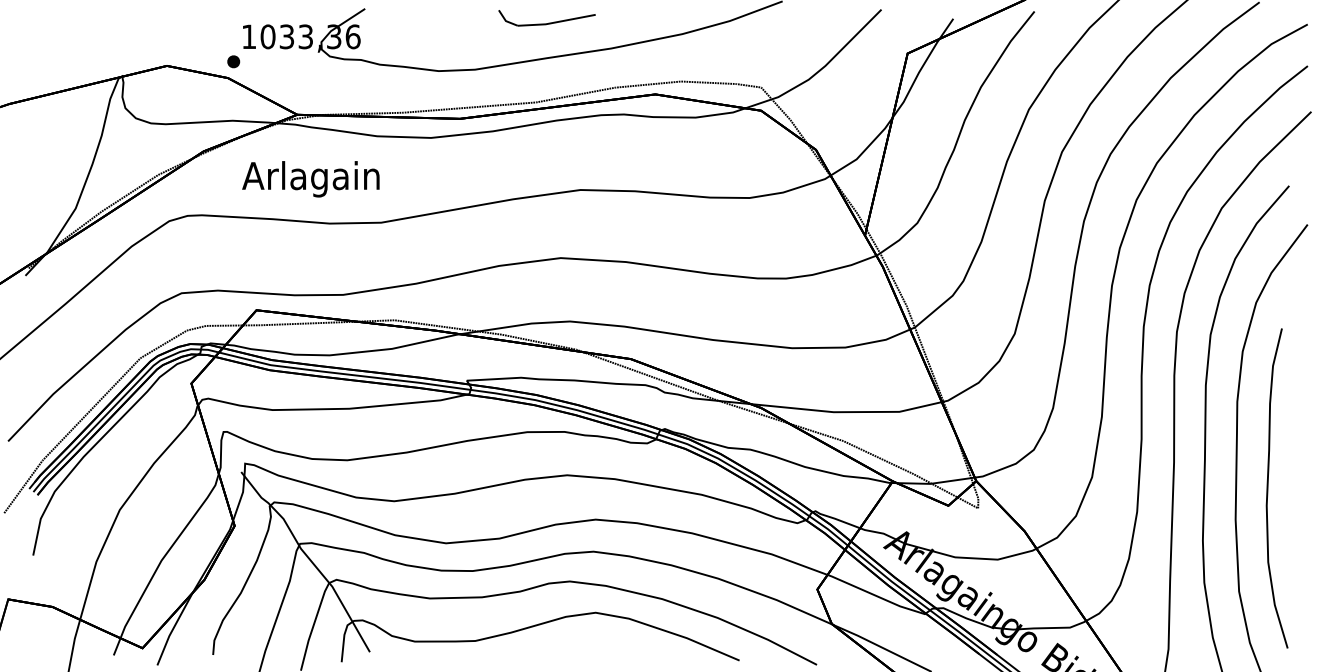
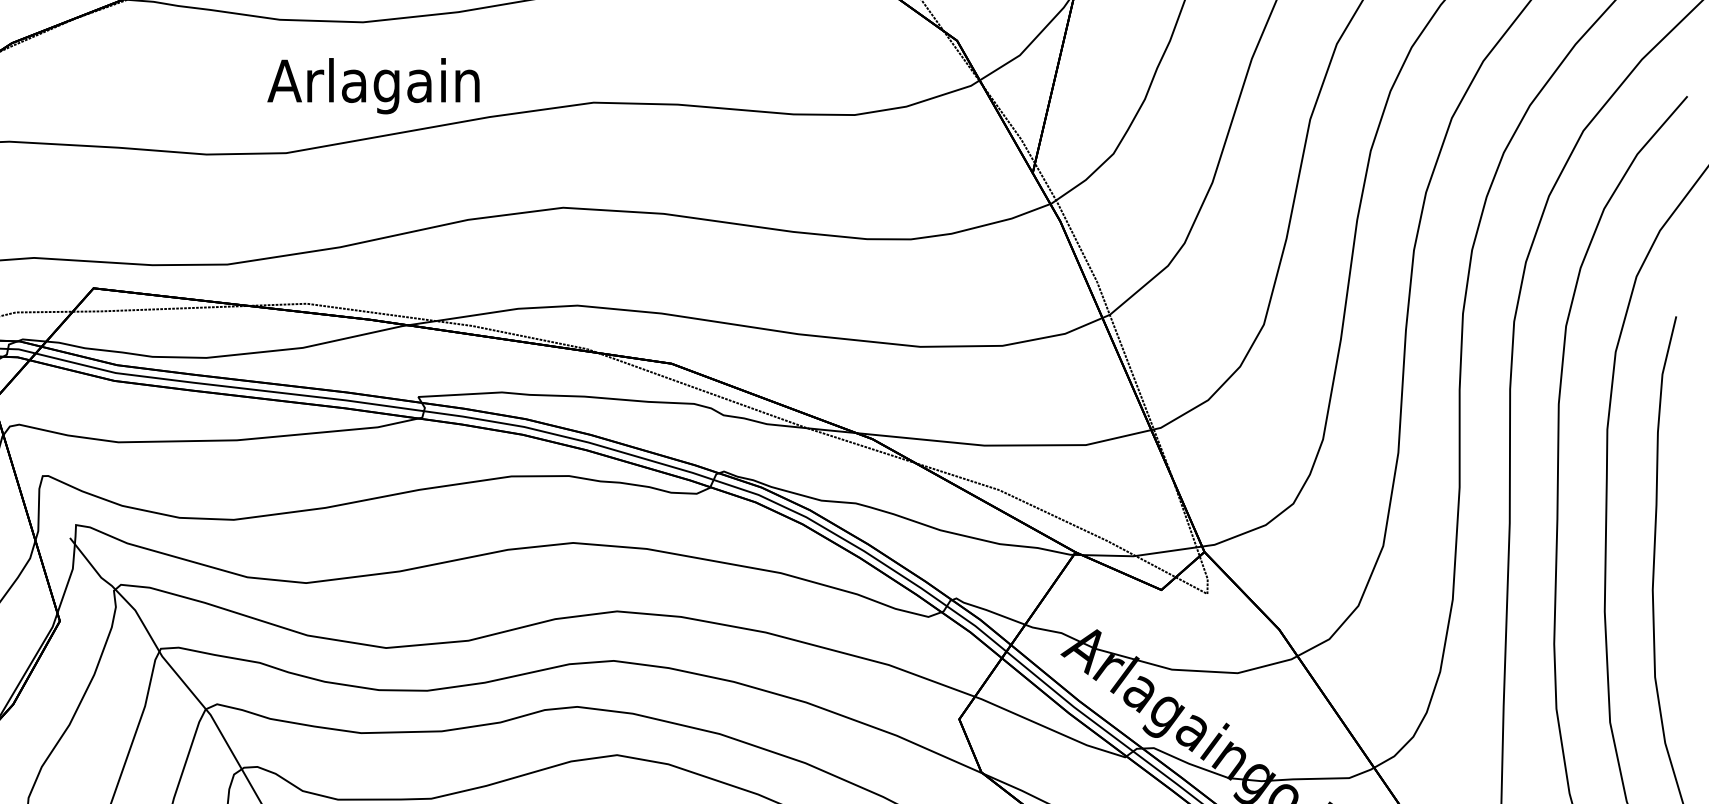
text: (310, 179) -> (372, 86), moved

